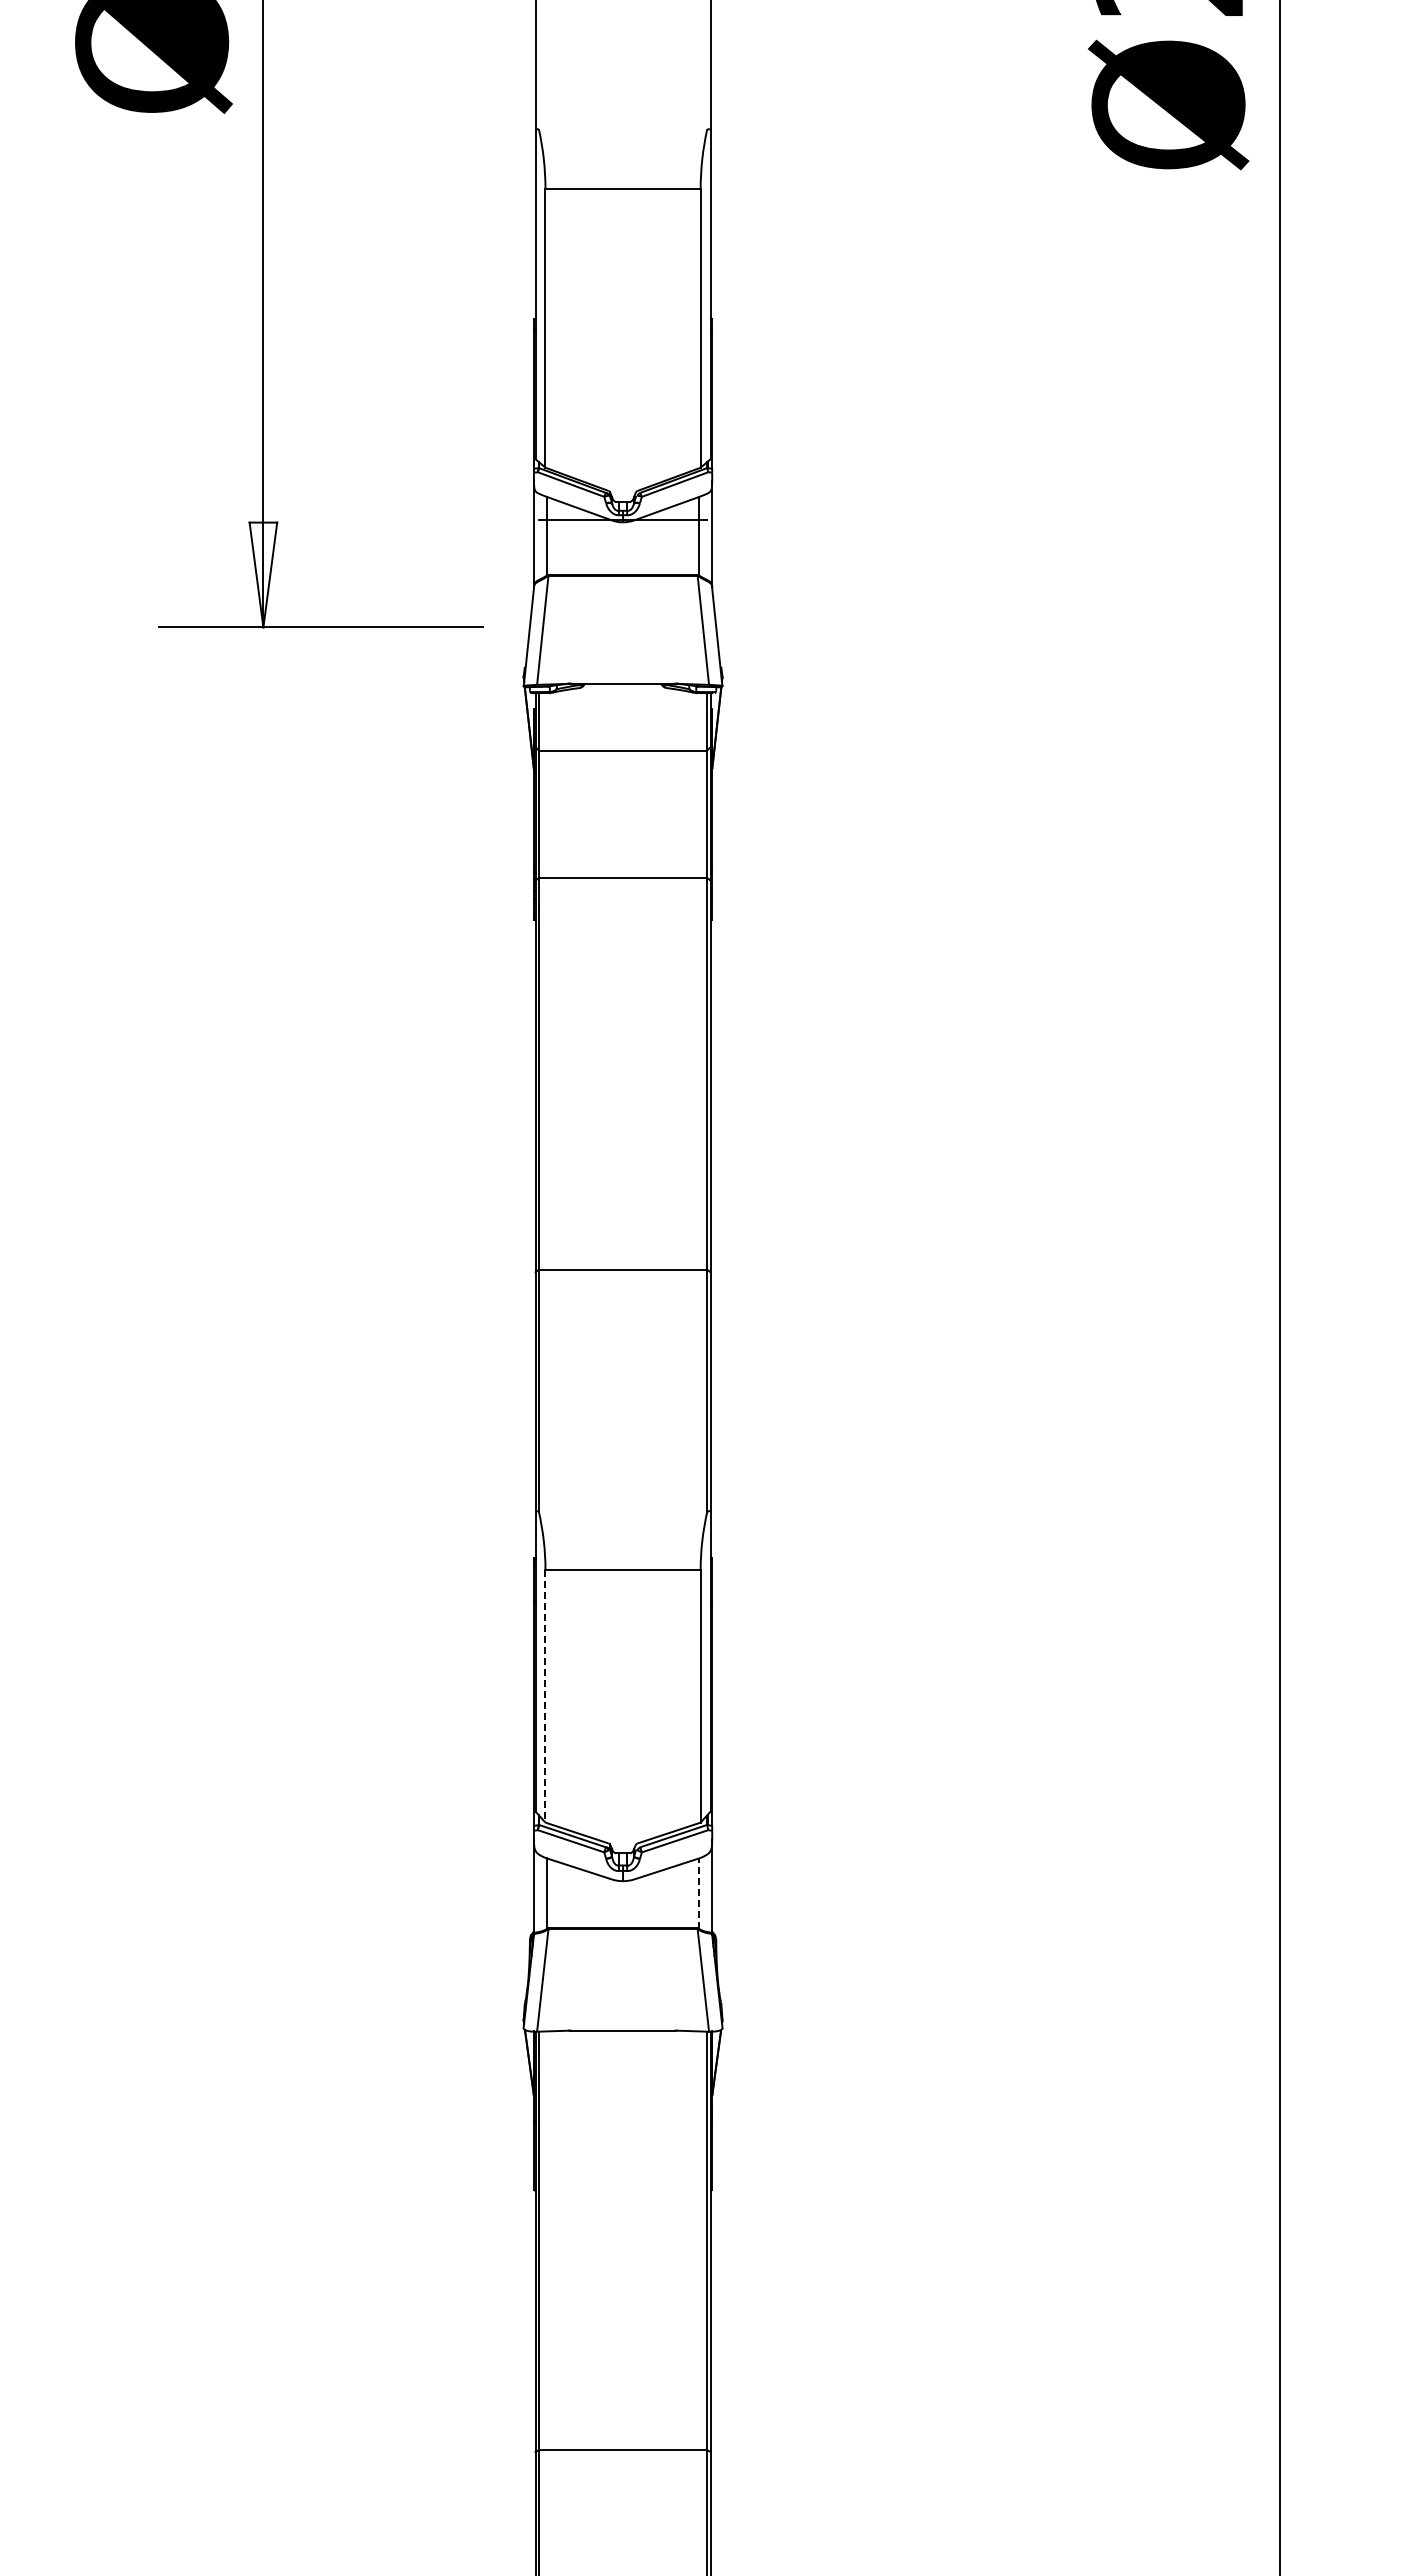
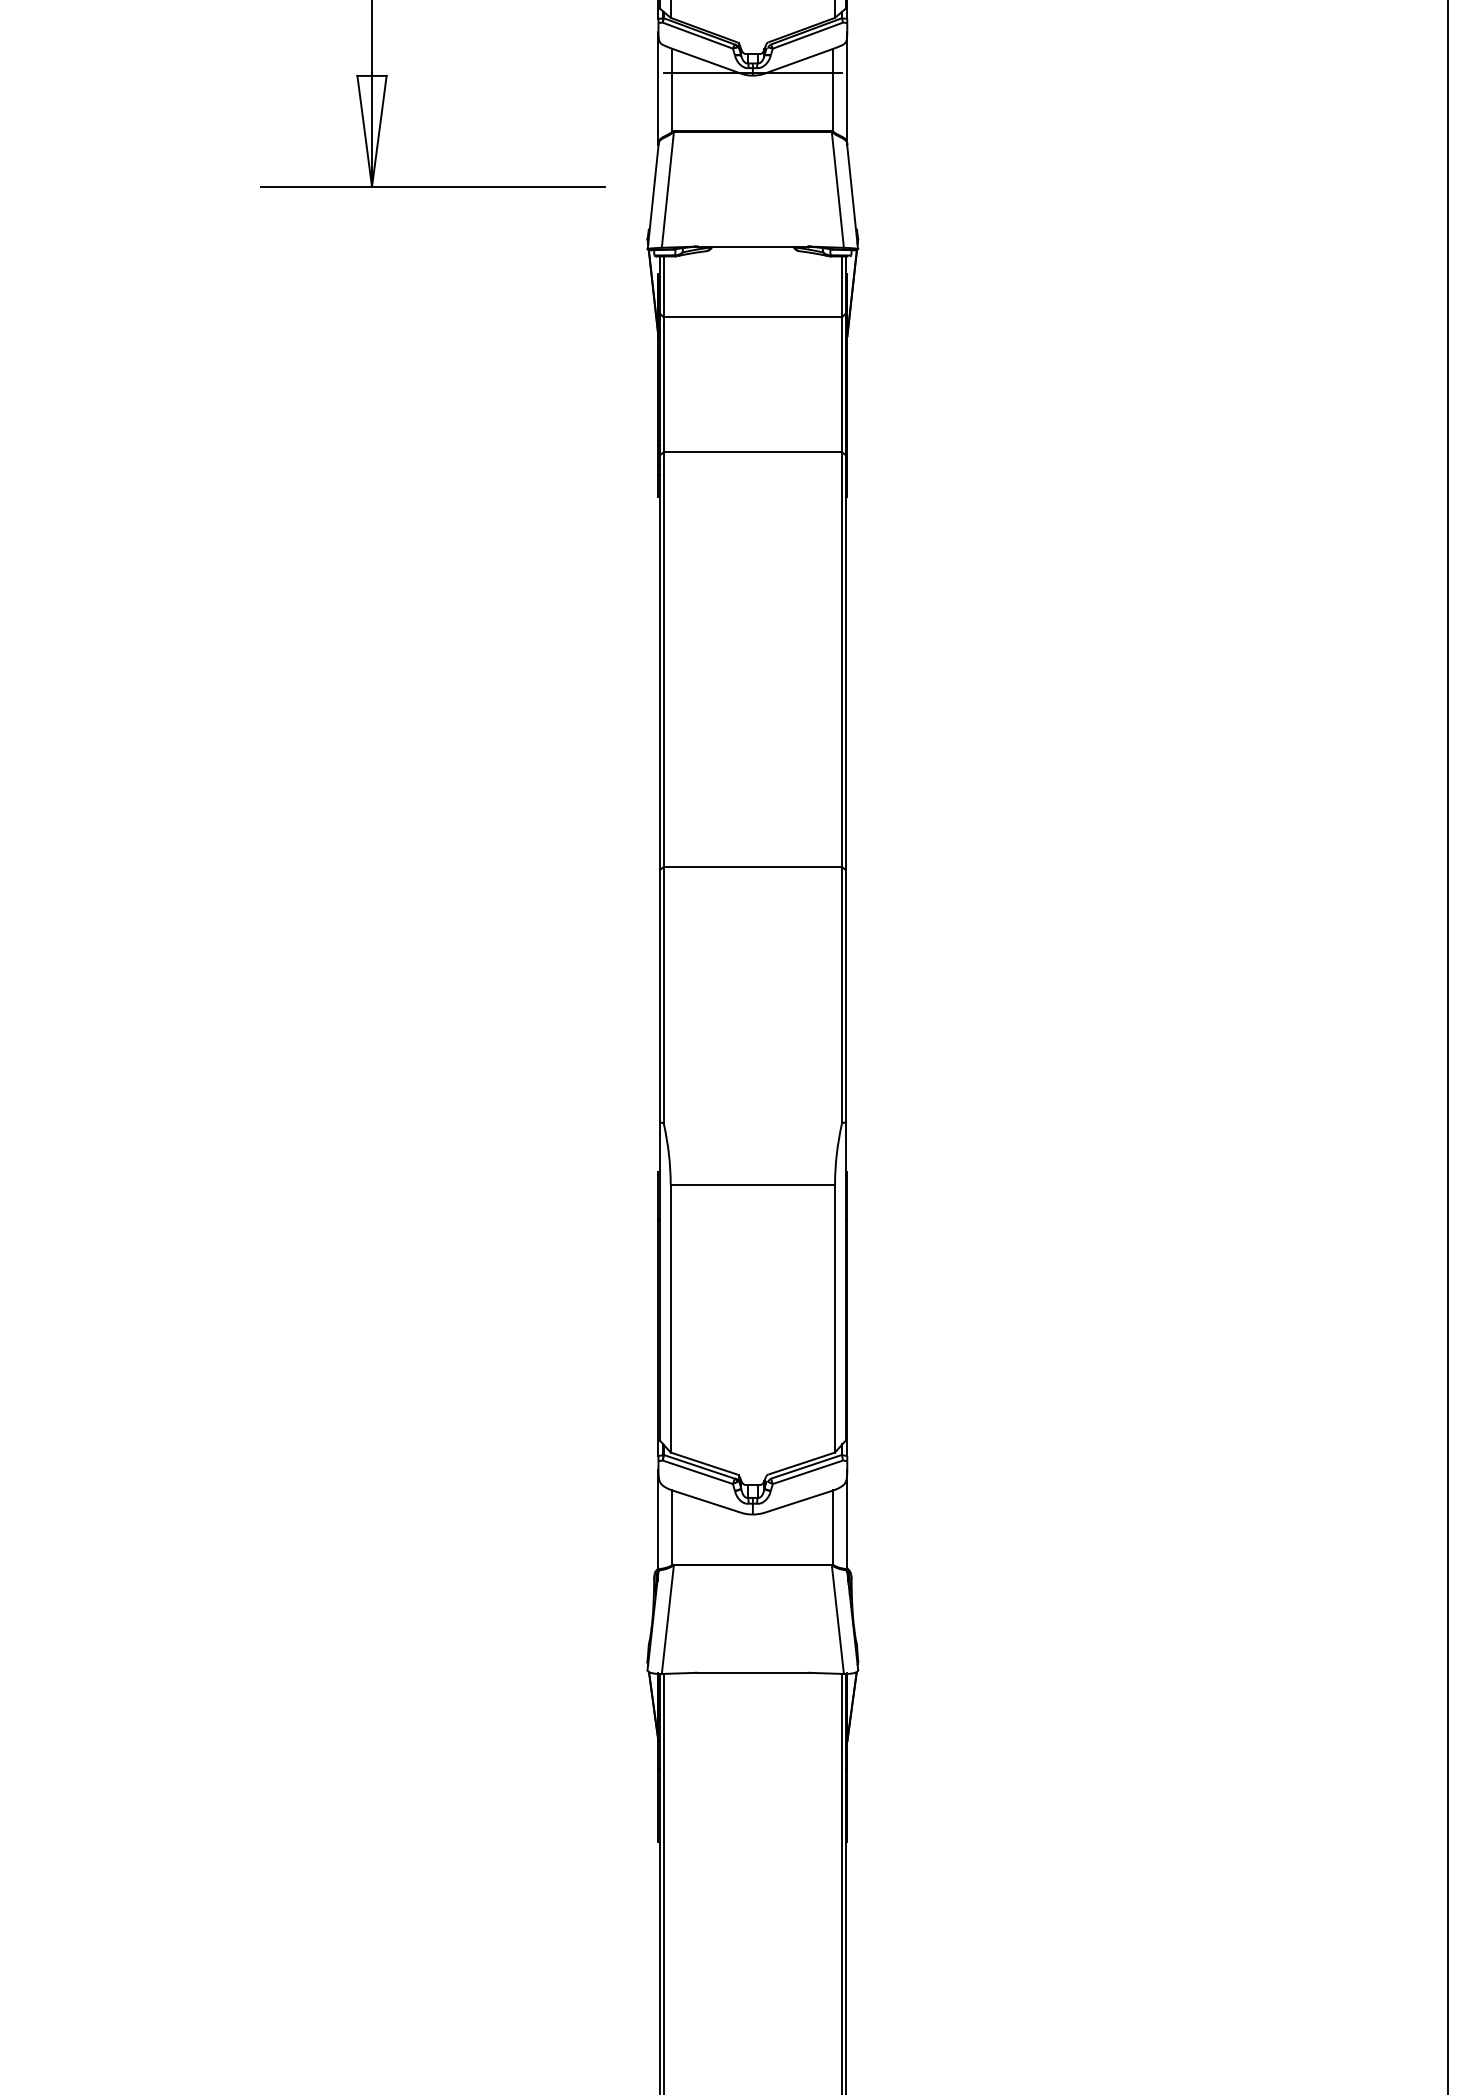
line: (545, 1696) -> (670, 1318), dashed -> solid
line: (699, 1893) -> (833, 1527), dashed -> solid

